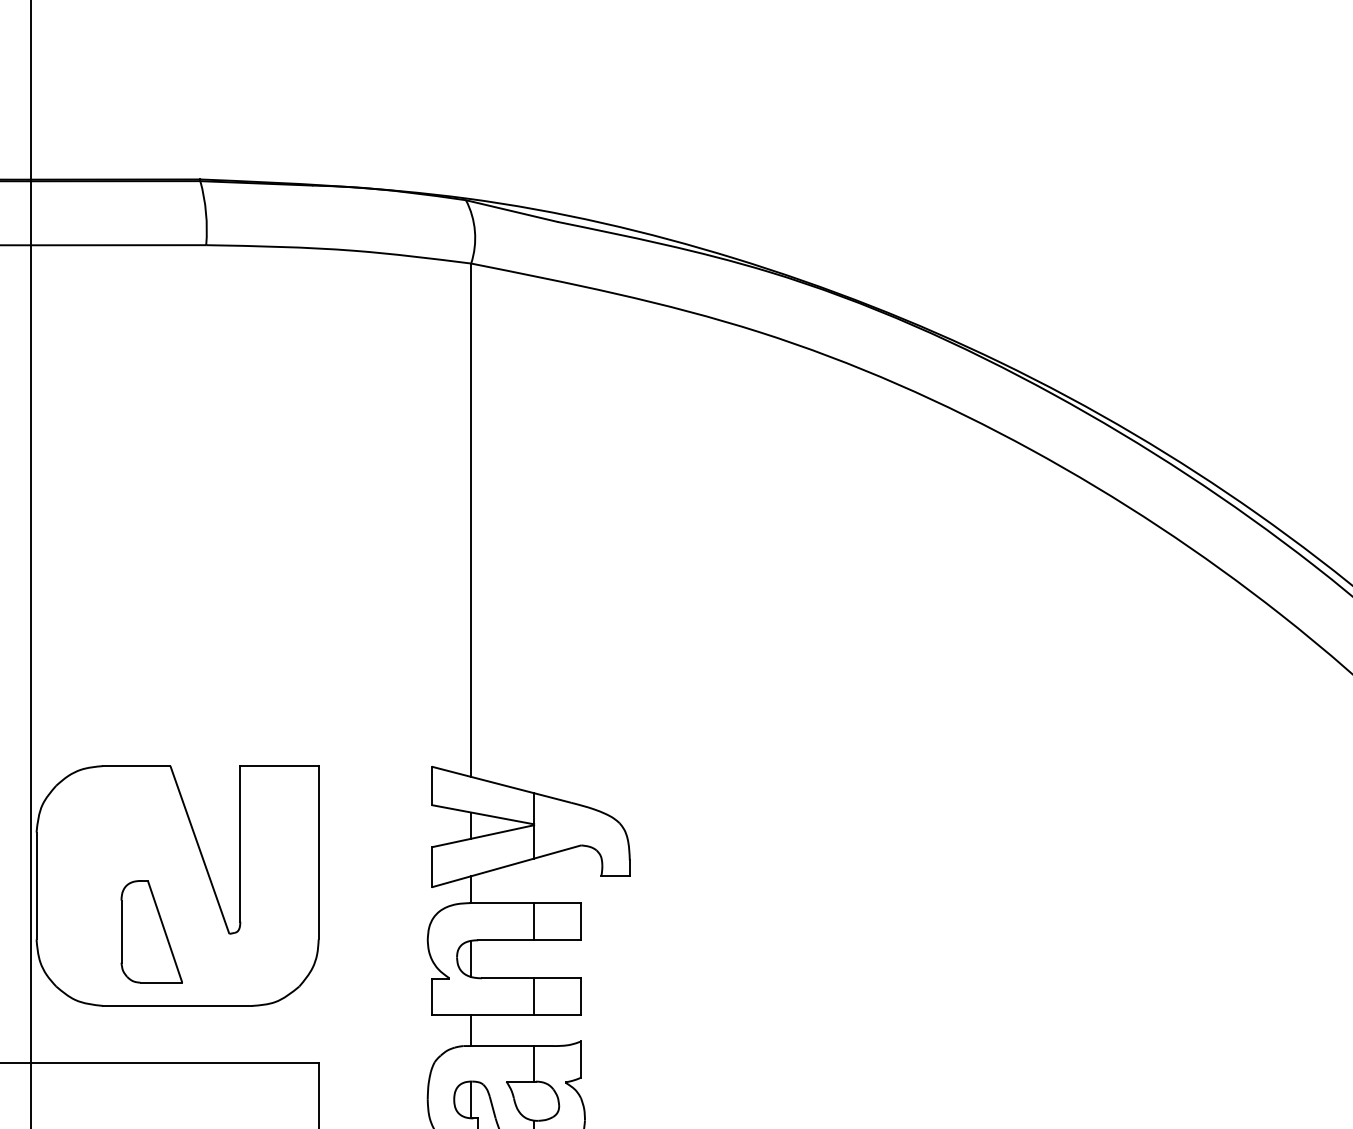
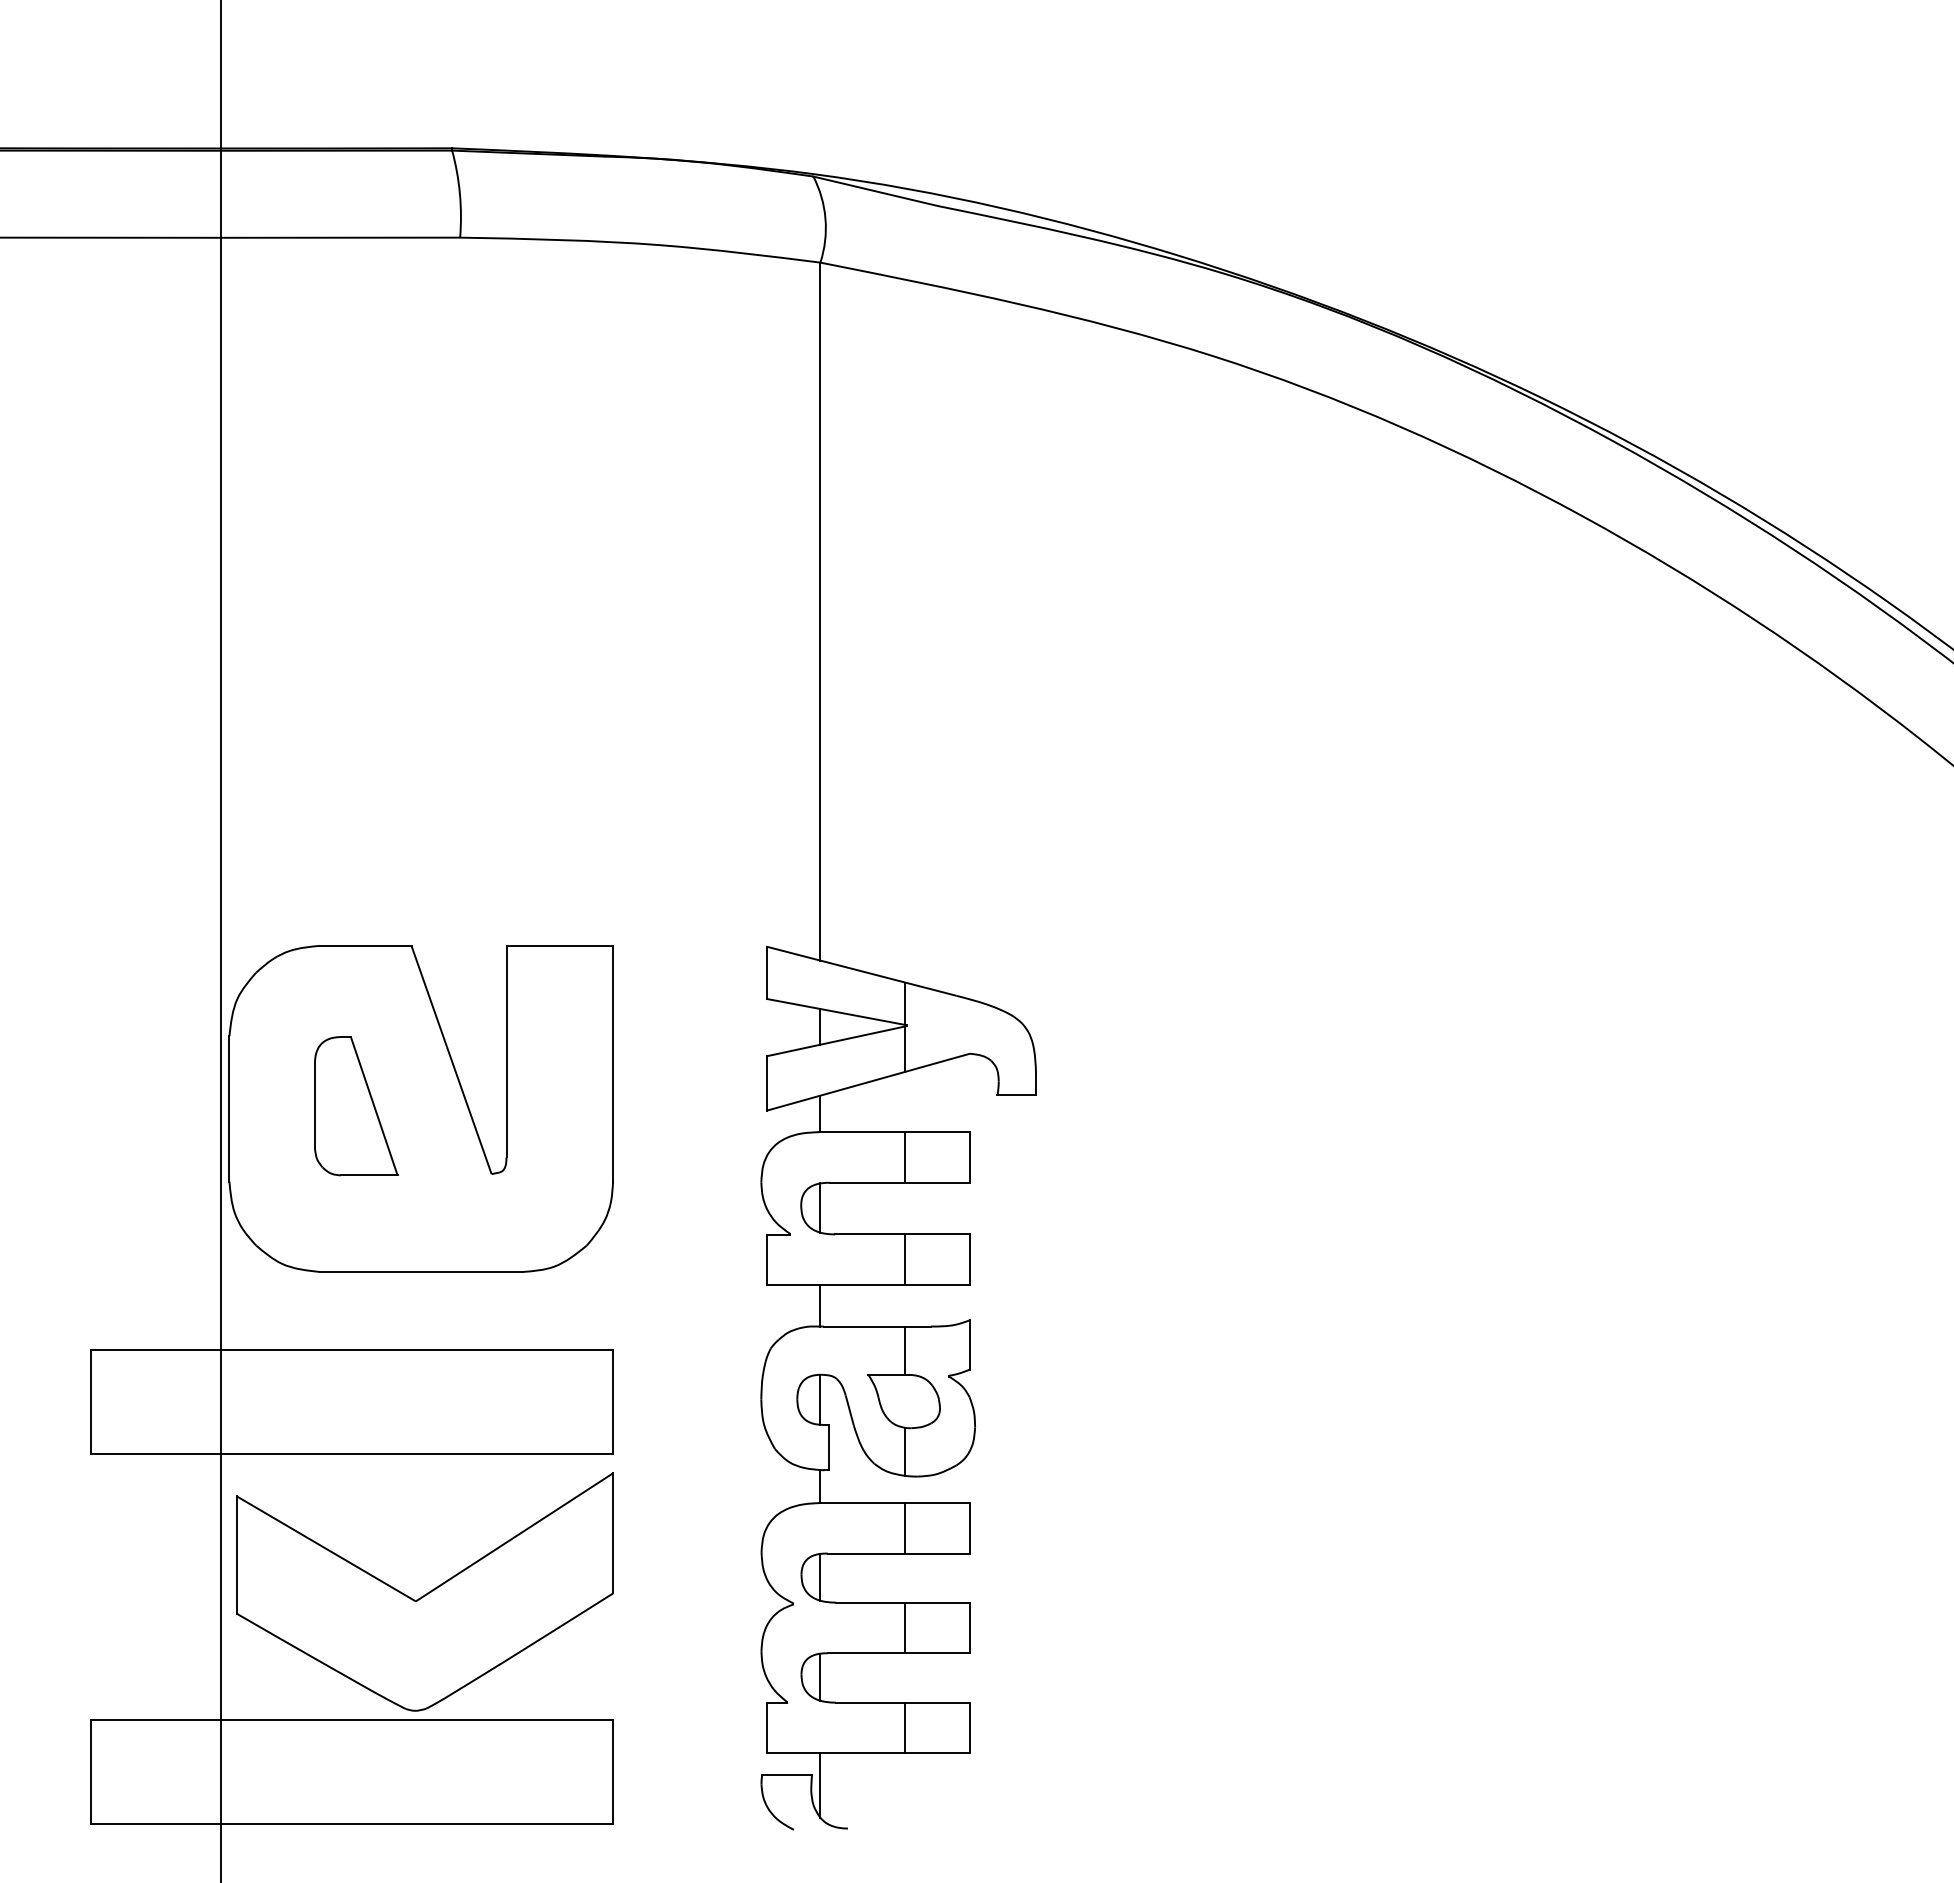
part: (152, 932) -> (356, 1106), moved

